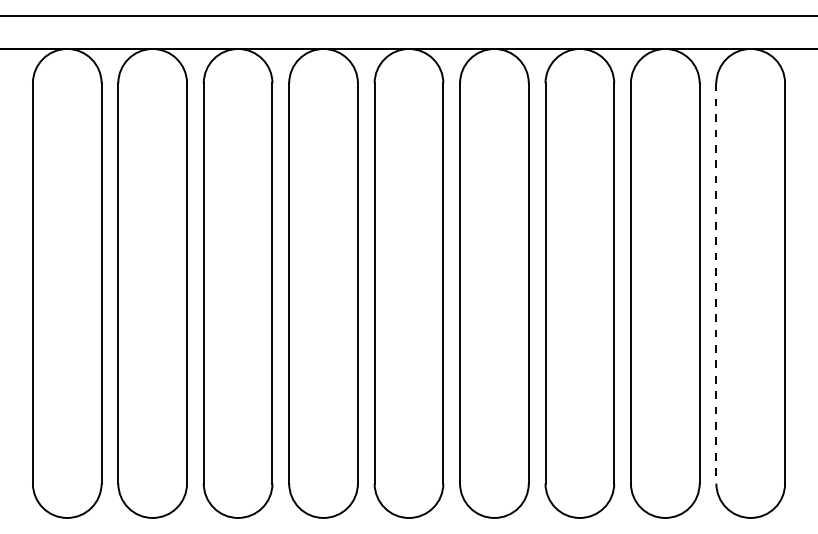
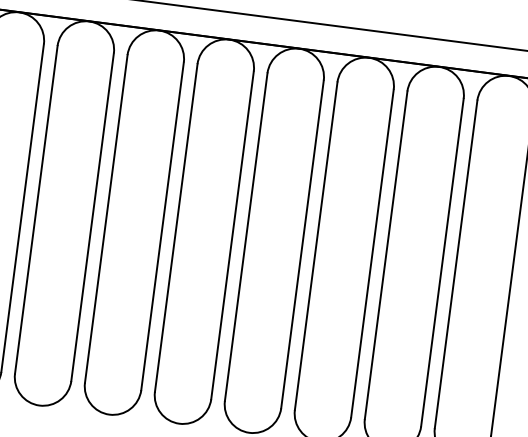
line: (716, 283) -> (456, 264), dashed -> solid

